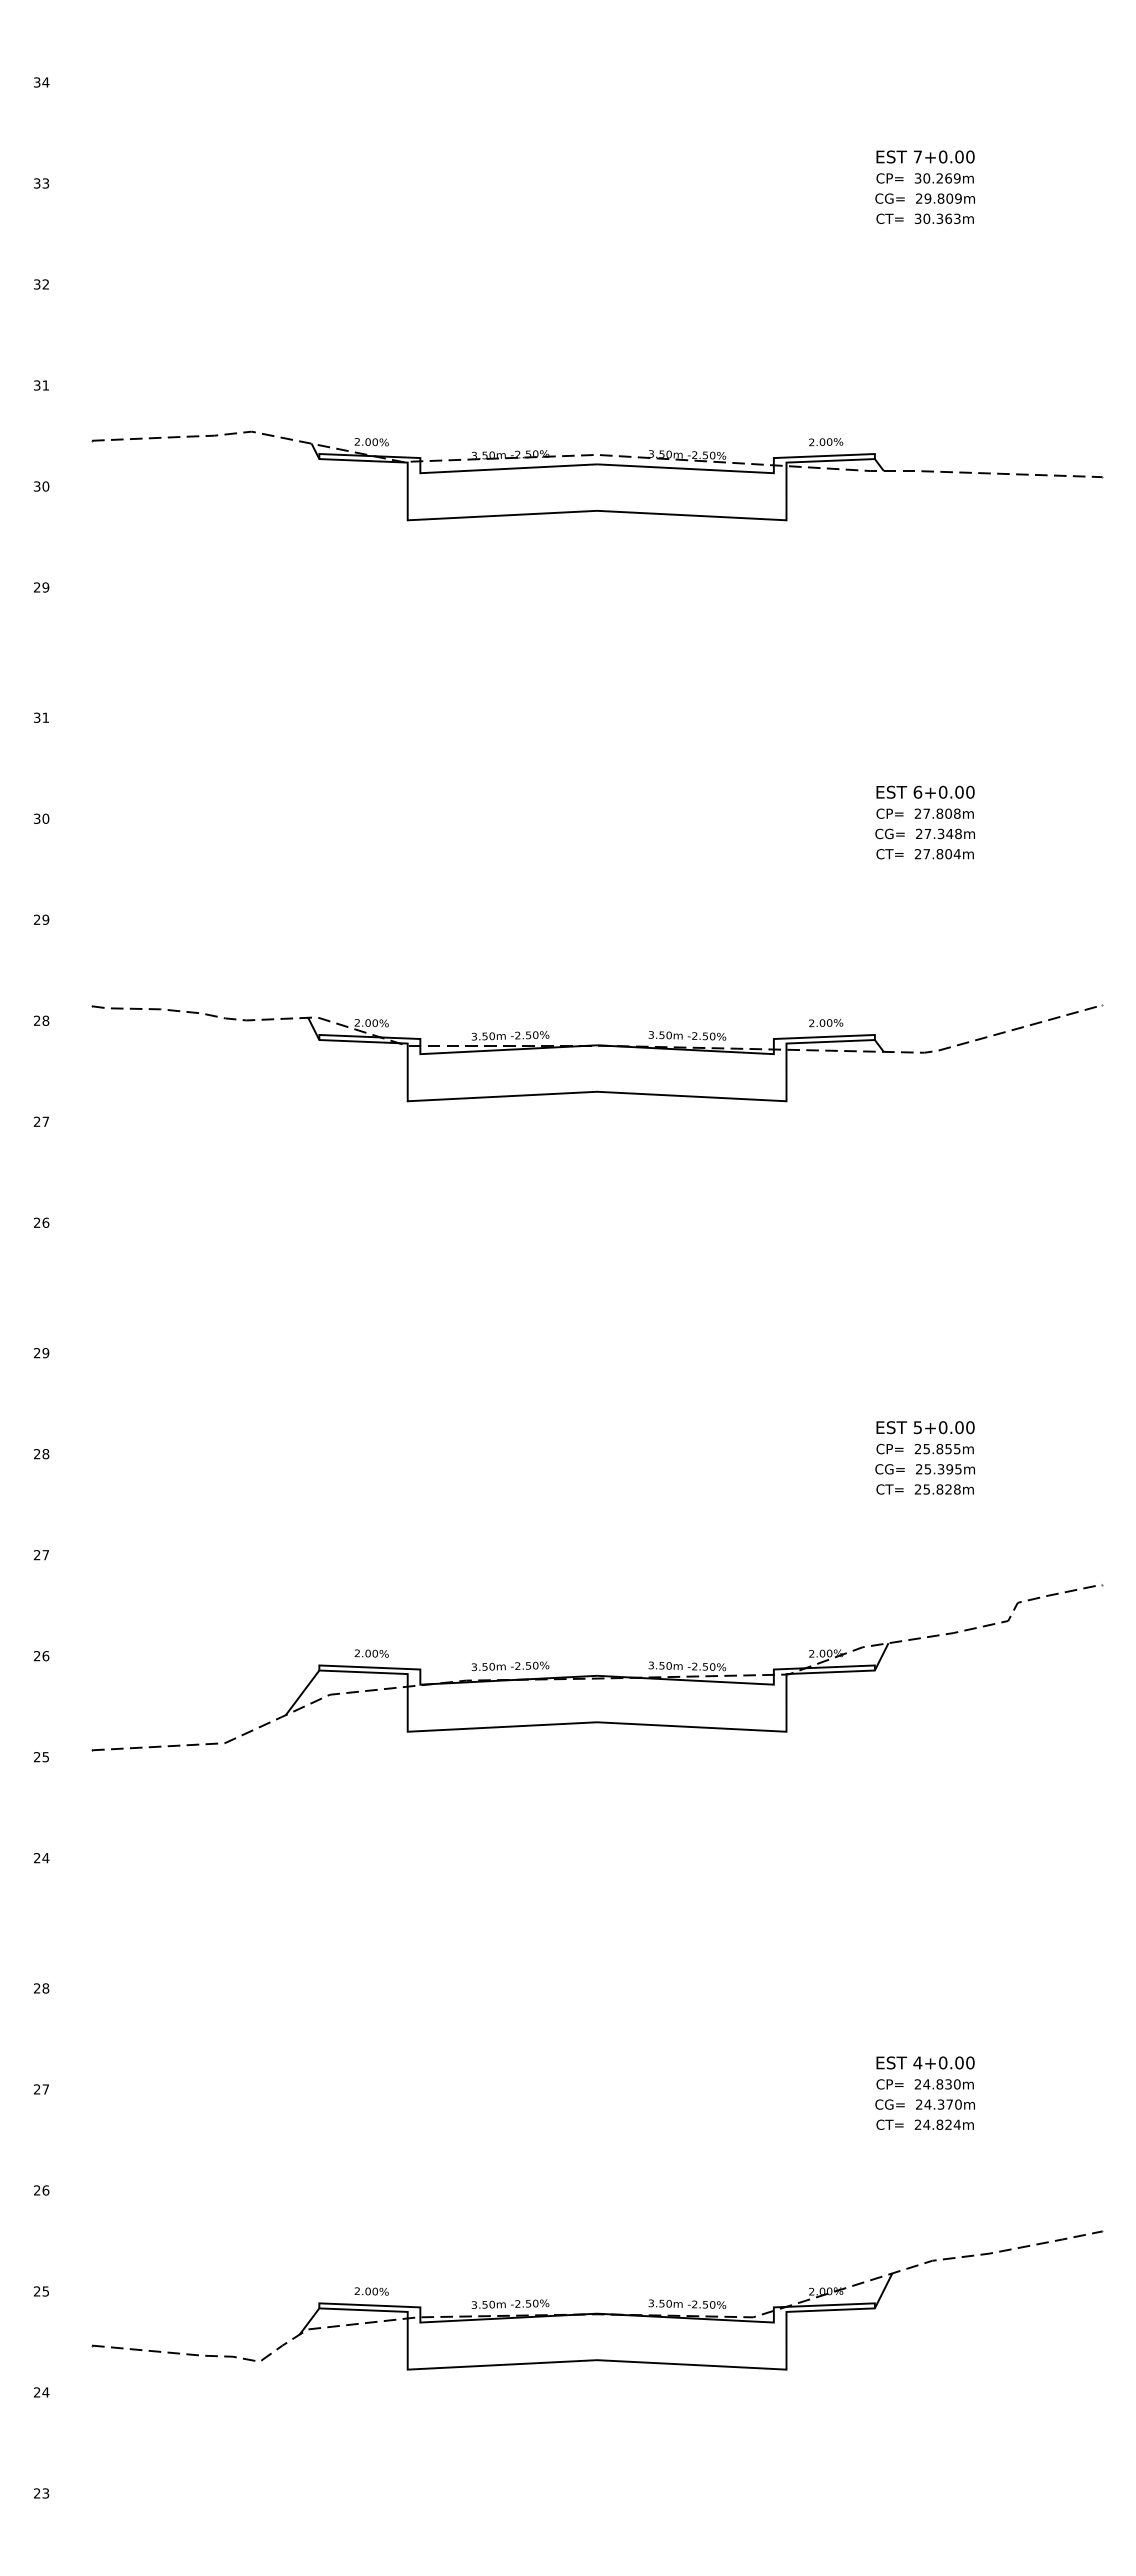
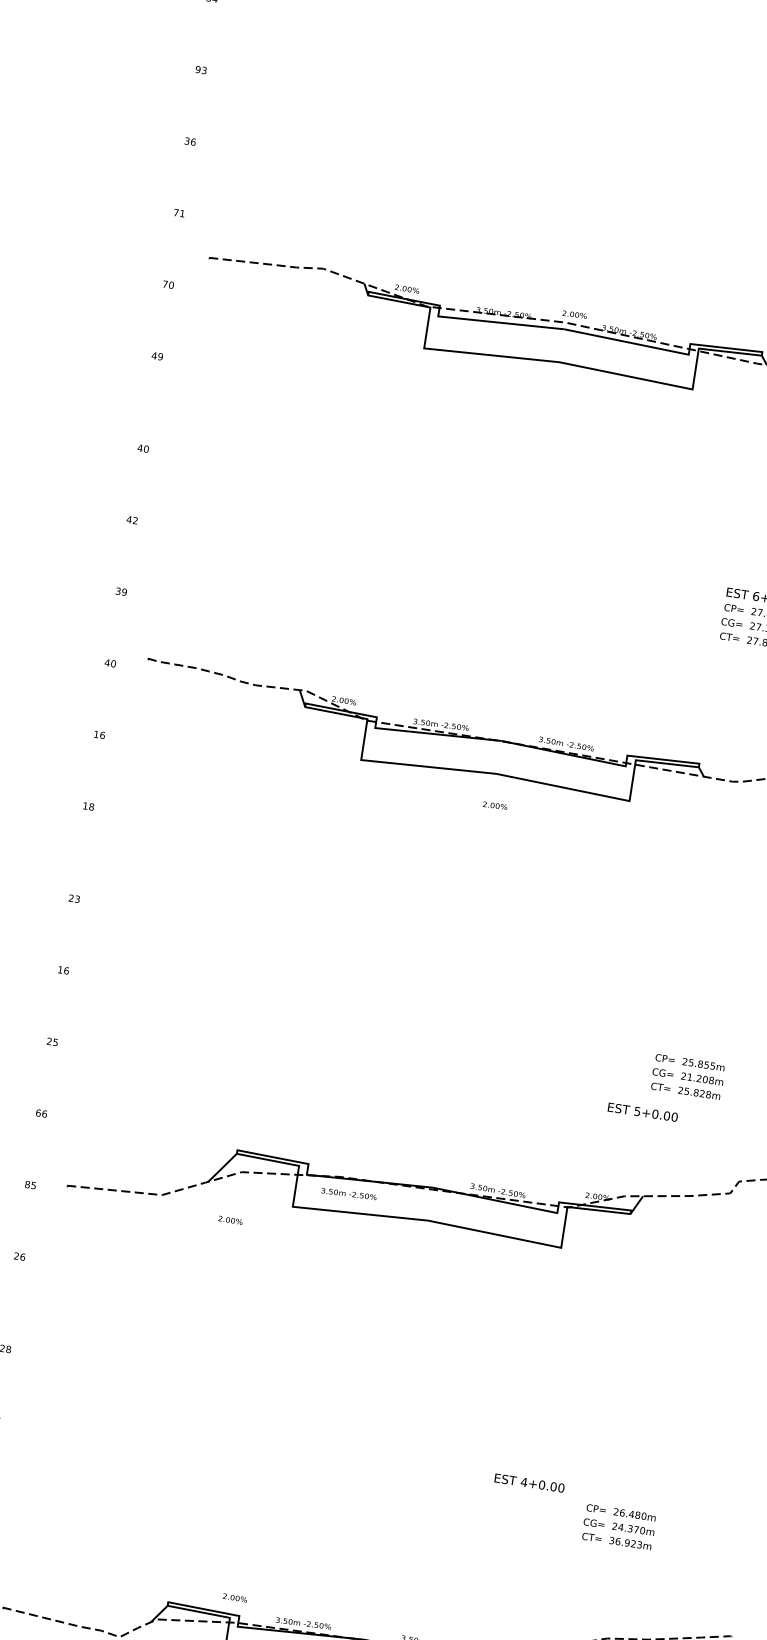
text: (36, 183) -> (197, 69), 33 -> 93
text: (45, 284) -> (193, 142), 32 -> 36
text: (37, 385) -> (176, 212), 31 -> 71
text: (826, 442) -> (574, 315), moved
text: (37, 486) -> (165, 284), 30 -> 70
text: (36, 587) -> (153, 355), 29 -> 49
text: (41, 717) -> (143, 448), 31 -> 40
text: (41, 818) -> (132, 519), 30 -> 42
text: (37, 919) -> (118, 591), 29 -> 39
text: (41, 1020) -> (110, 663), 28 -> 40
text: (826, 1023) -> (495, 806), moved
text: (41, 1121) -> (99, 734), 27 -> 16
text: (41, 1222) -> (88, 806), 26 -> 18
text: (45, 1353) -> (77, 899), 29 -> 23
text: (925, 1427) -> (642, 1112), moved
text: (41, 1454) -> (63, 970), 28 -> 16
text: (942, 1469) -> (700, 1078), 25.395m -> 21.208m
text: (45, 1555) -> (55, 1042), 27 -> 25
text: (371, 1653) -> (230, 1220), moved
text: (36, 1656) -> (37, 1113), 26 -> 66
text: (510, 1666) -> (349, 1194), moved
text: (36, 1757) -> (27, 1184), 25 -> 85
text: (45, 1858) -> (22, 1257), 24 -> 26
text: (925, 2062) -> (529, 1482), moved
text: (937, 2084) -> (629, 1514), 24.830m -> 26.480m
text: (937, 2124) -> (625, 1542), 24.824m -> 36.923m
text: (371, 2291) -> (234, 1598), moved

